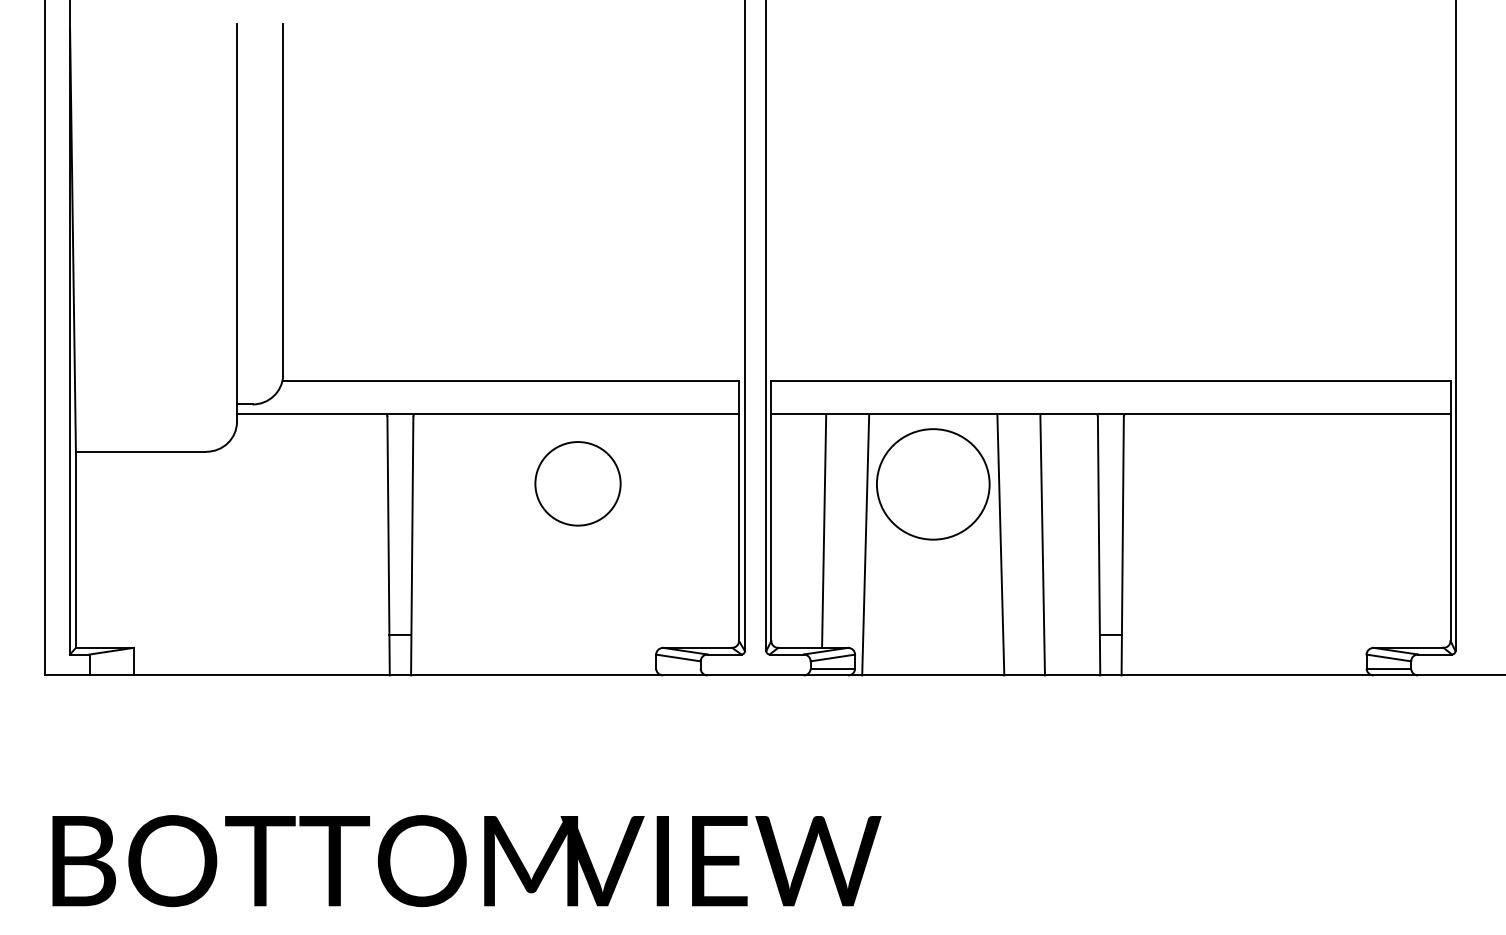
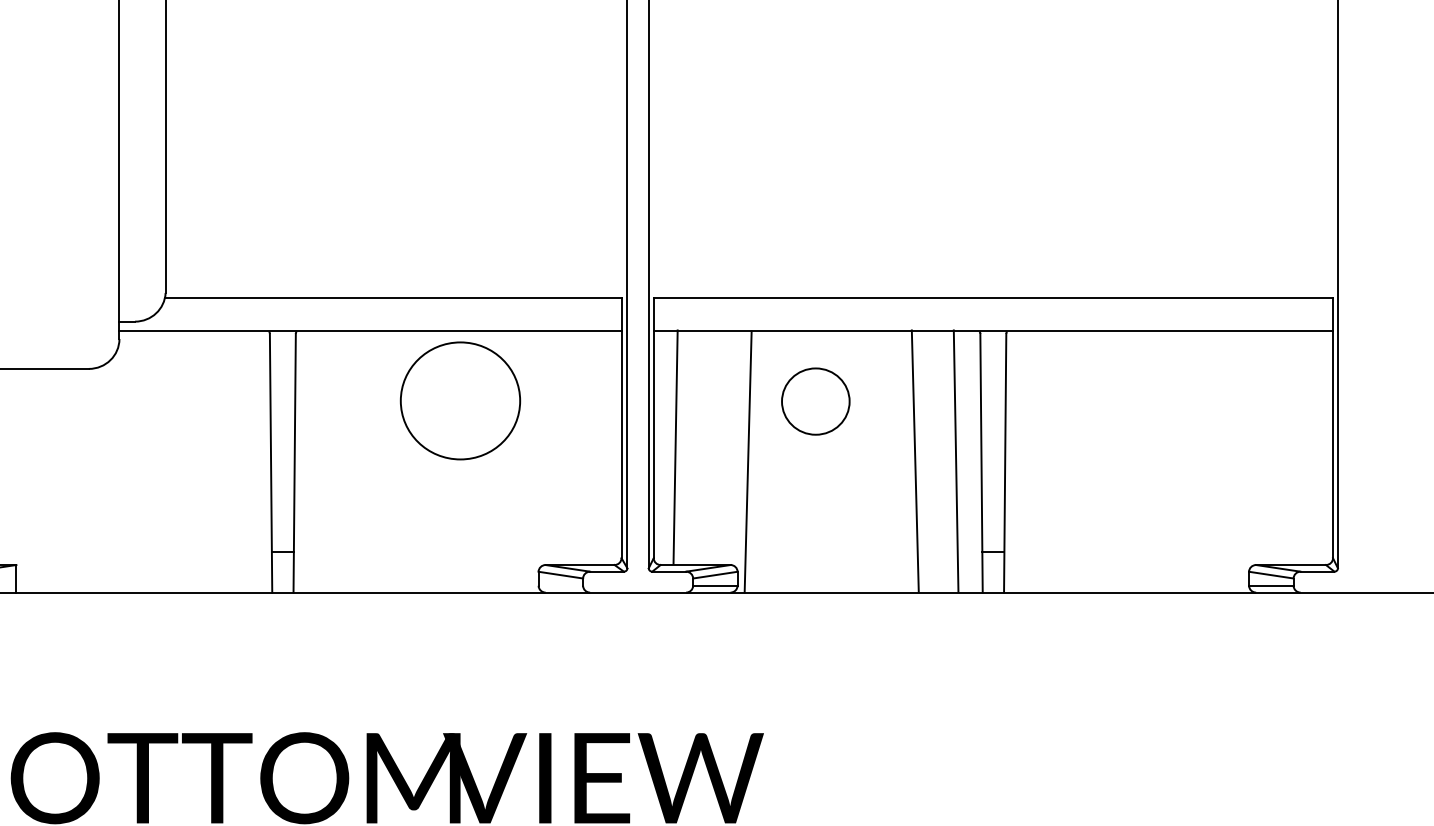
part: (577, 483) -> (459, 400), size x1.4
part: (933, 484) -> (815, 401), size x0.6
line: (824, 530) -> (675, 446), moved
line: (1000, 544) -> (914, 460), moved
line: (1042, 544) -> (955, 460), moved

